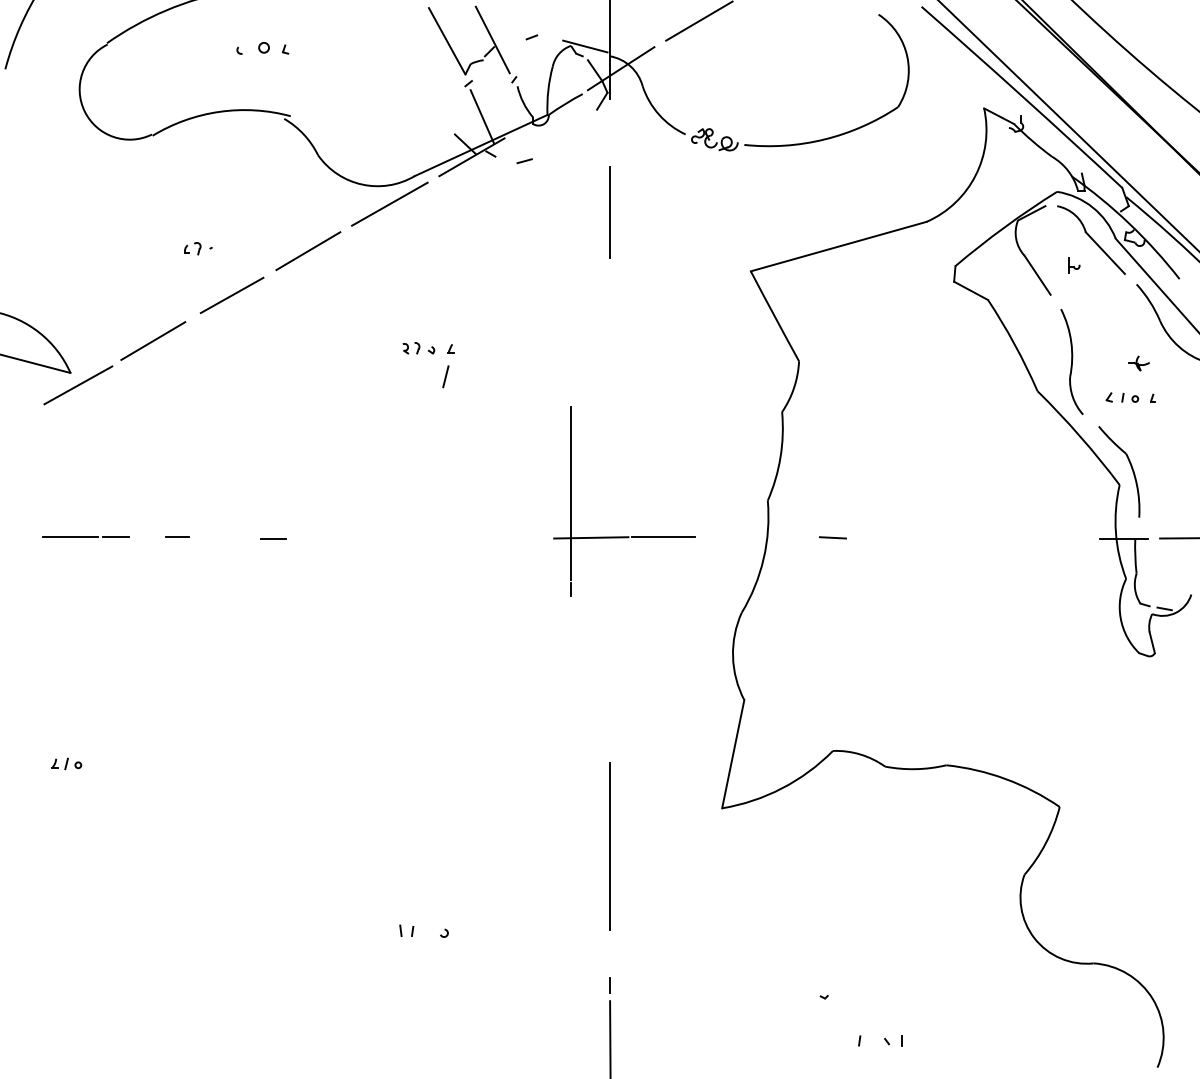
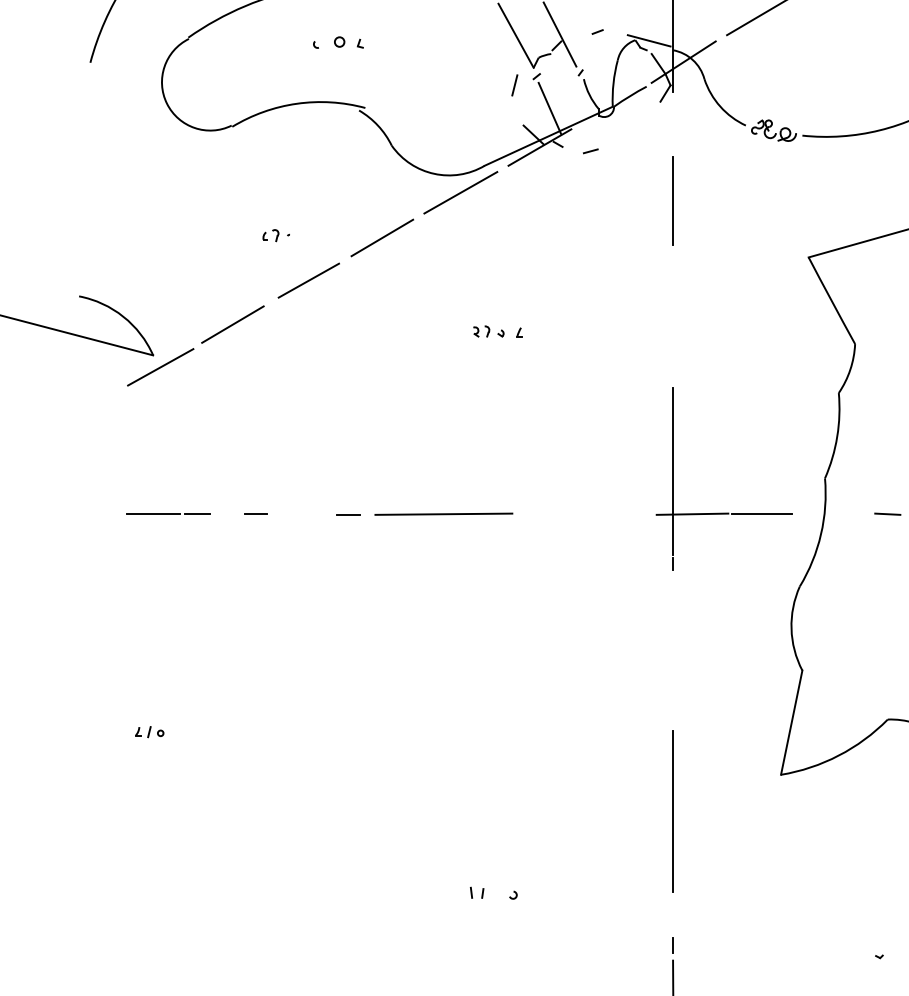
line: (445, 376) -> (514, 85), moved
part: (624, 536) -> (724, 512), moved
line: (372, 537) -> (444, 513), added

